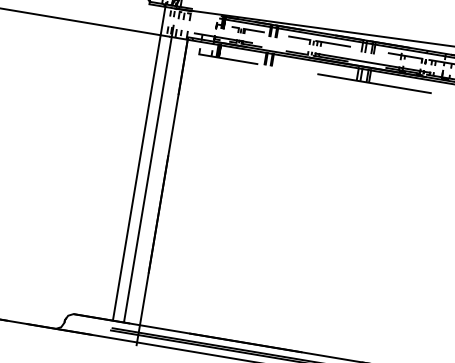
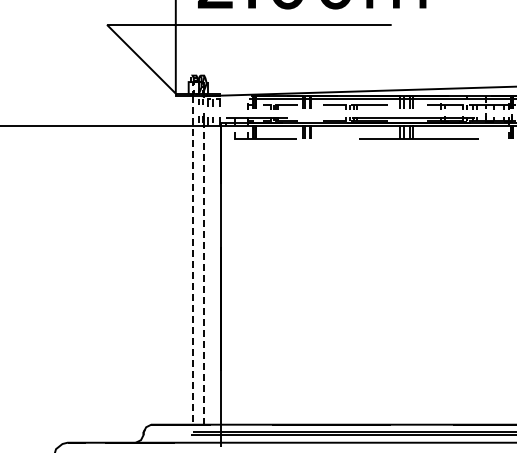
line: (139, 163) -> (192, 260), solid -> dashed
line: (148, 179) -> (204, 274), solid -> dashed

